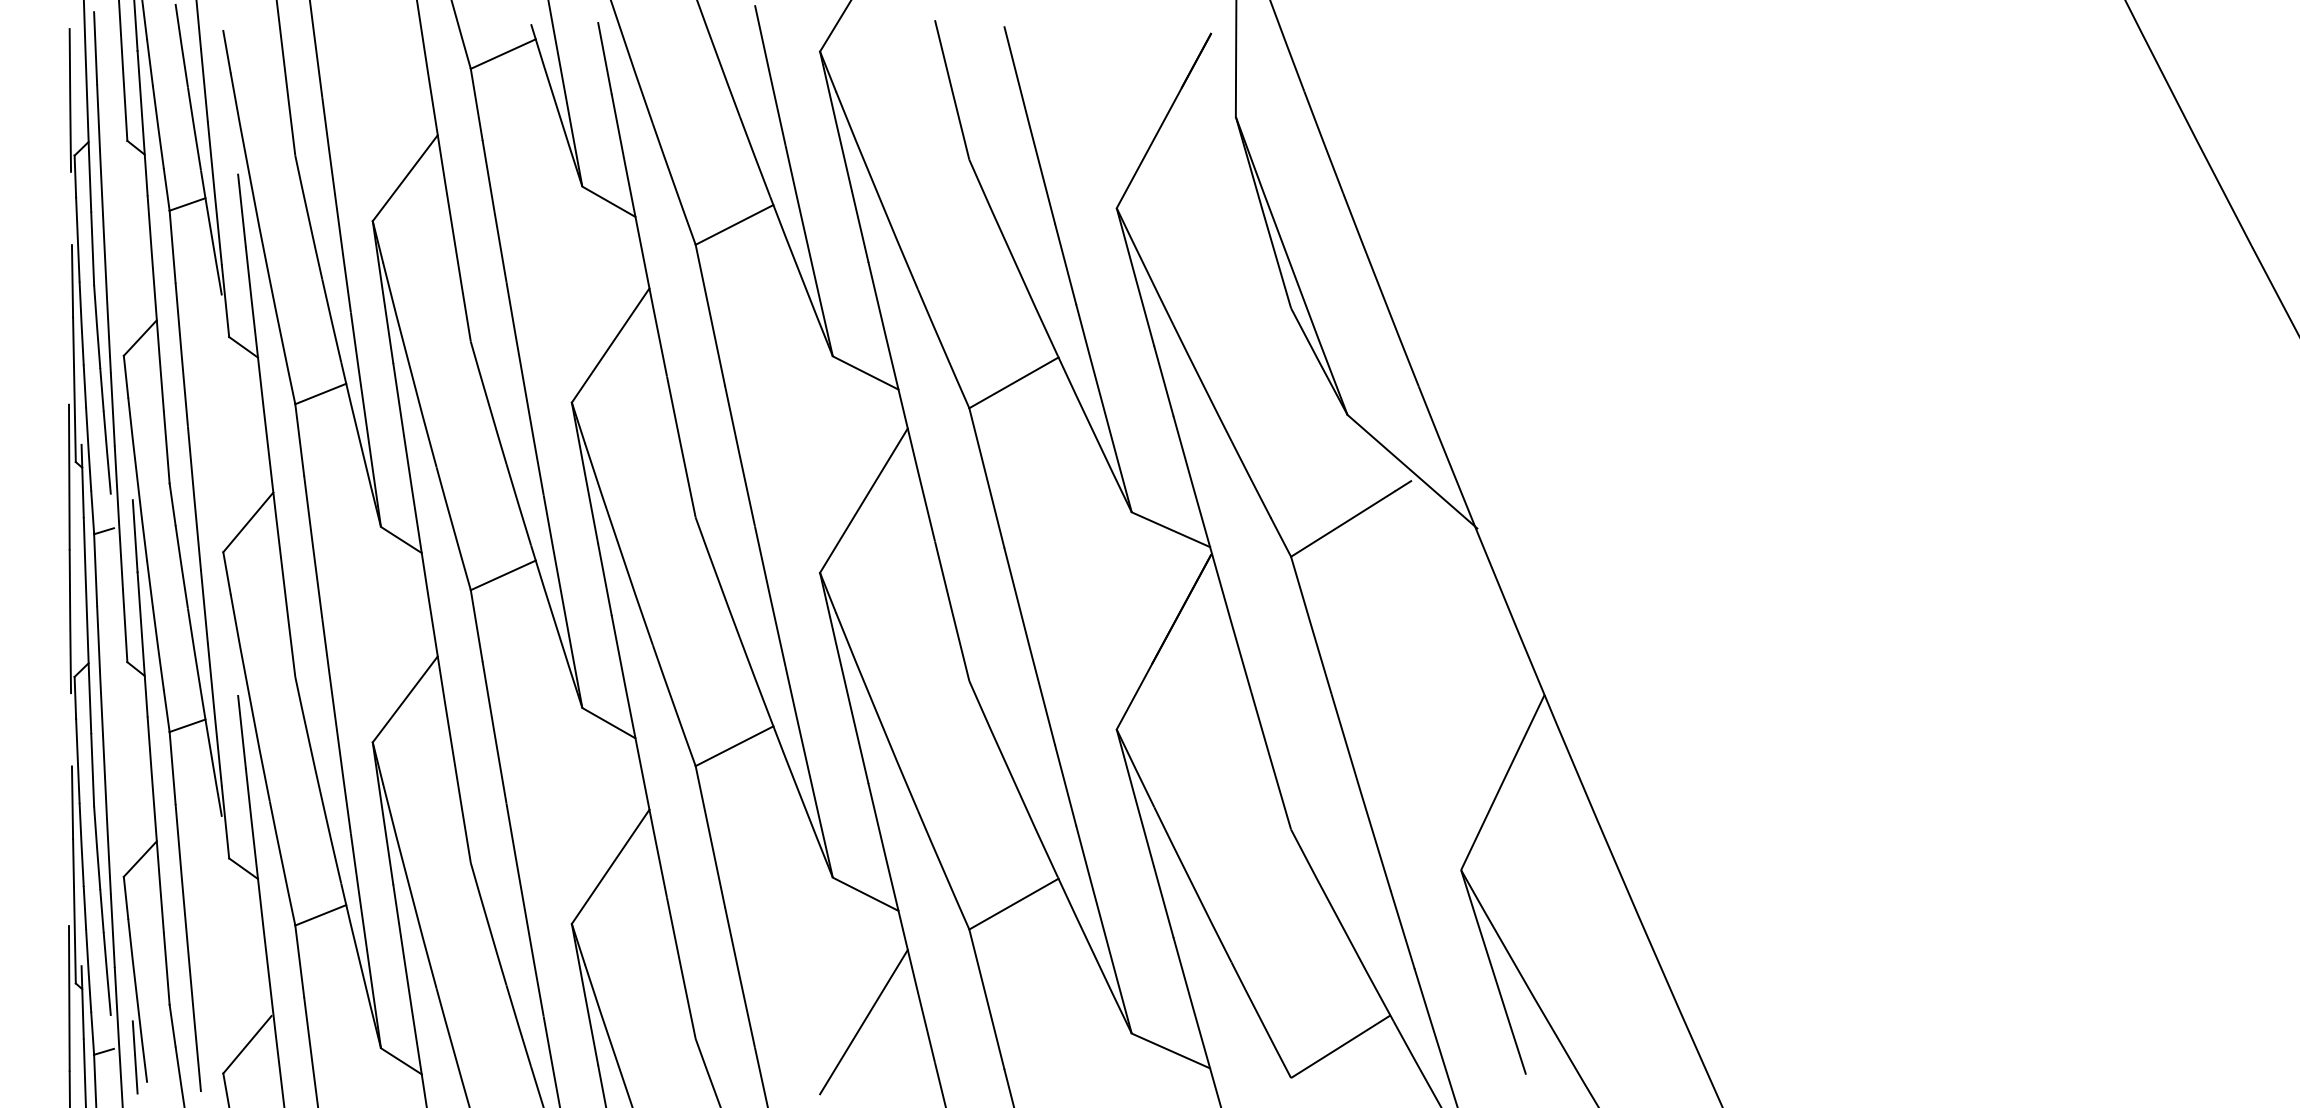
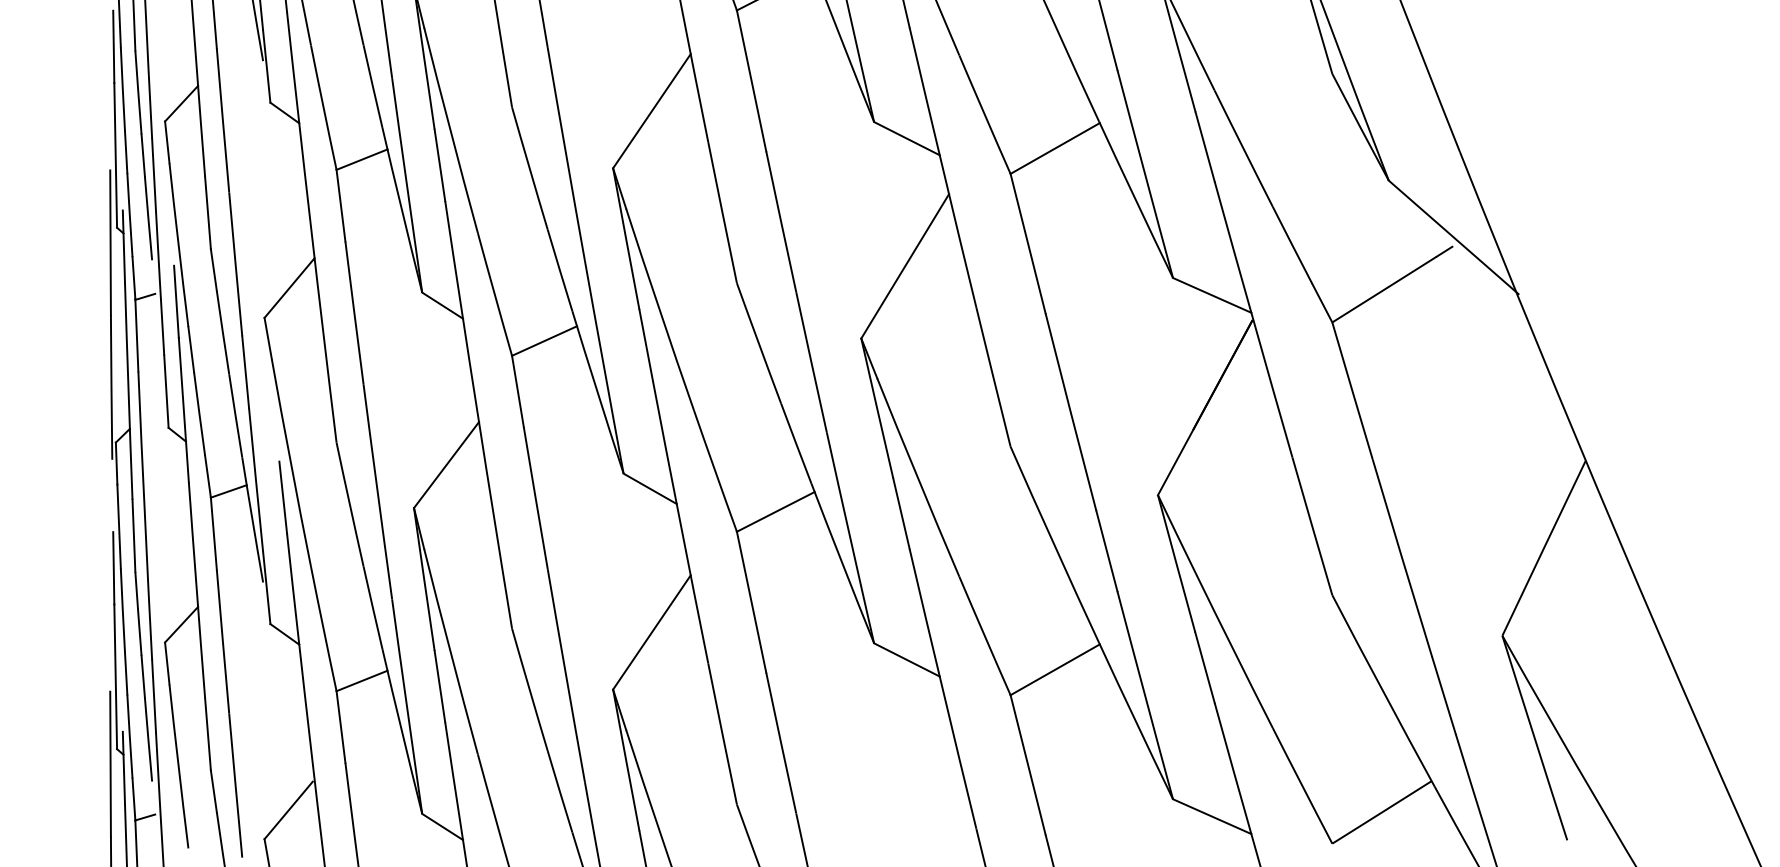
line: (863, 1021) -> (904, 787), removed
line: (134, 1057) -> (175, 823), removed

